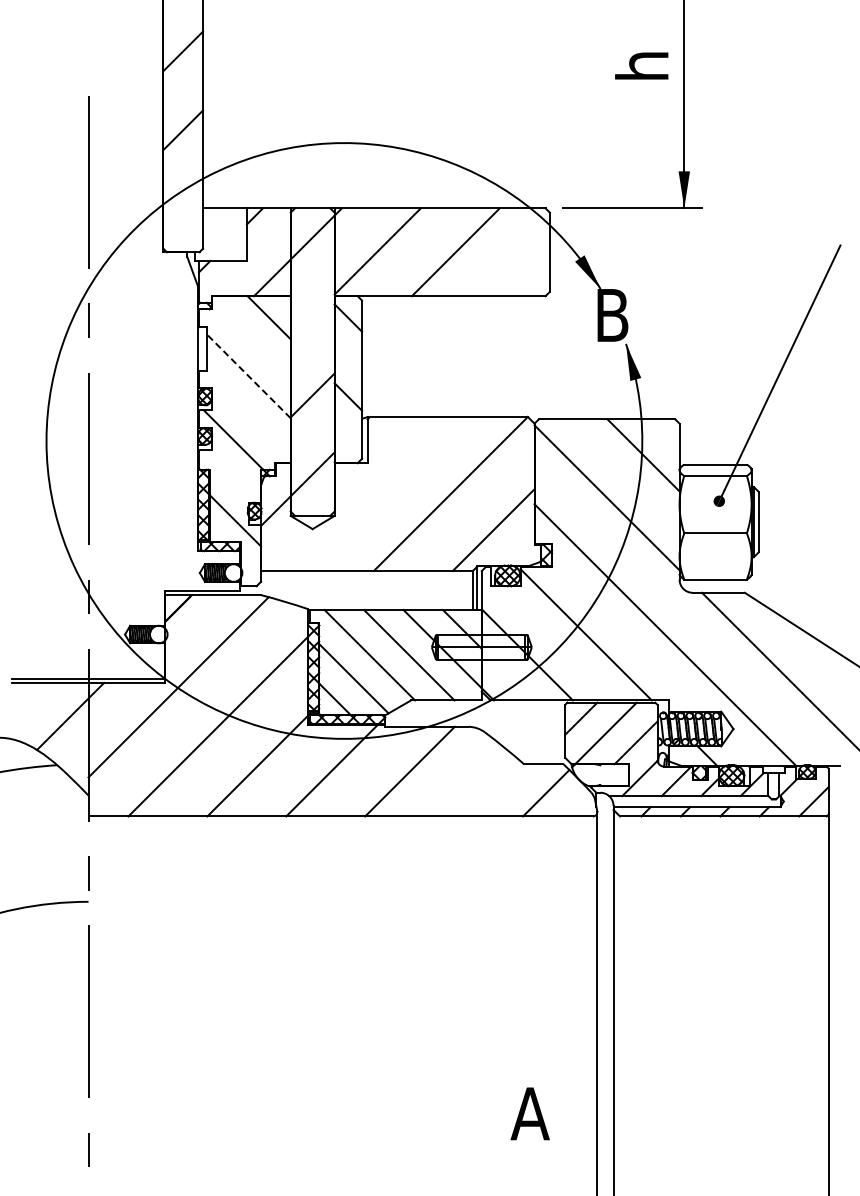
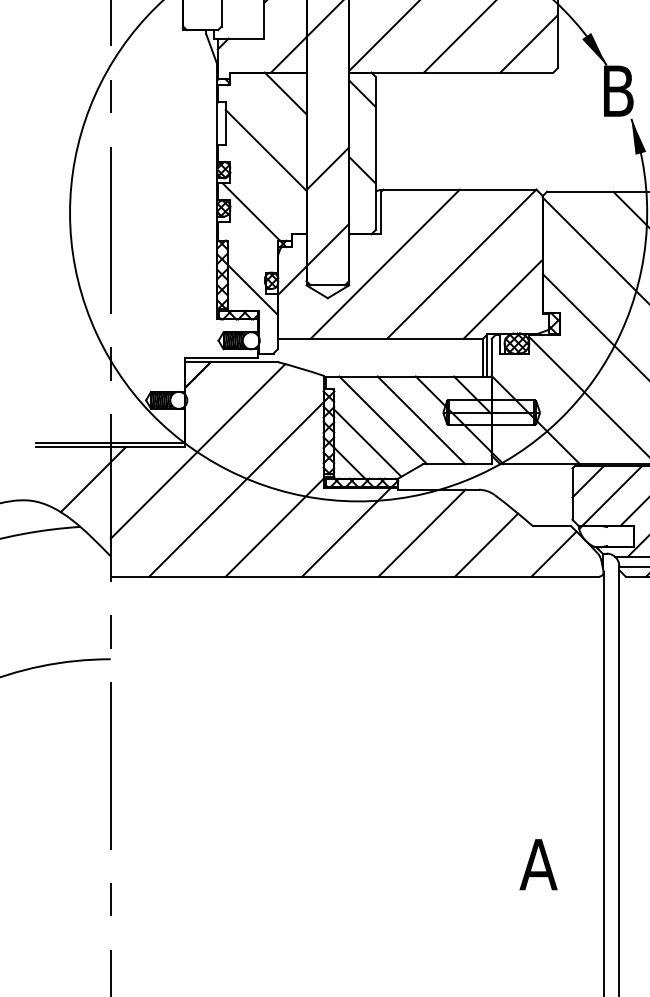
line: (519, 266) -> (528, 43), added
line: (248, 376) -> (265, 150), dashed -> solid
line: (371, 493) -> (384, 263), added
line: (476, 783) -> (486, 544), added

